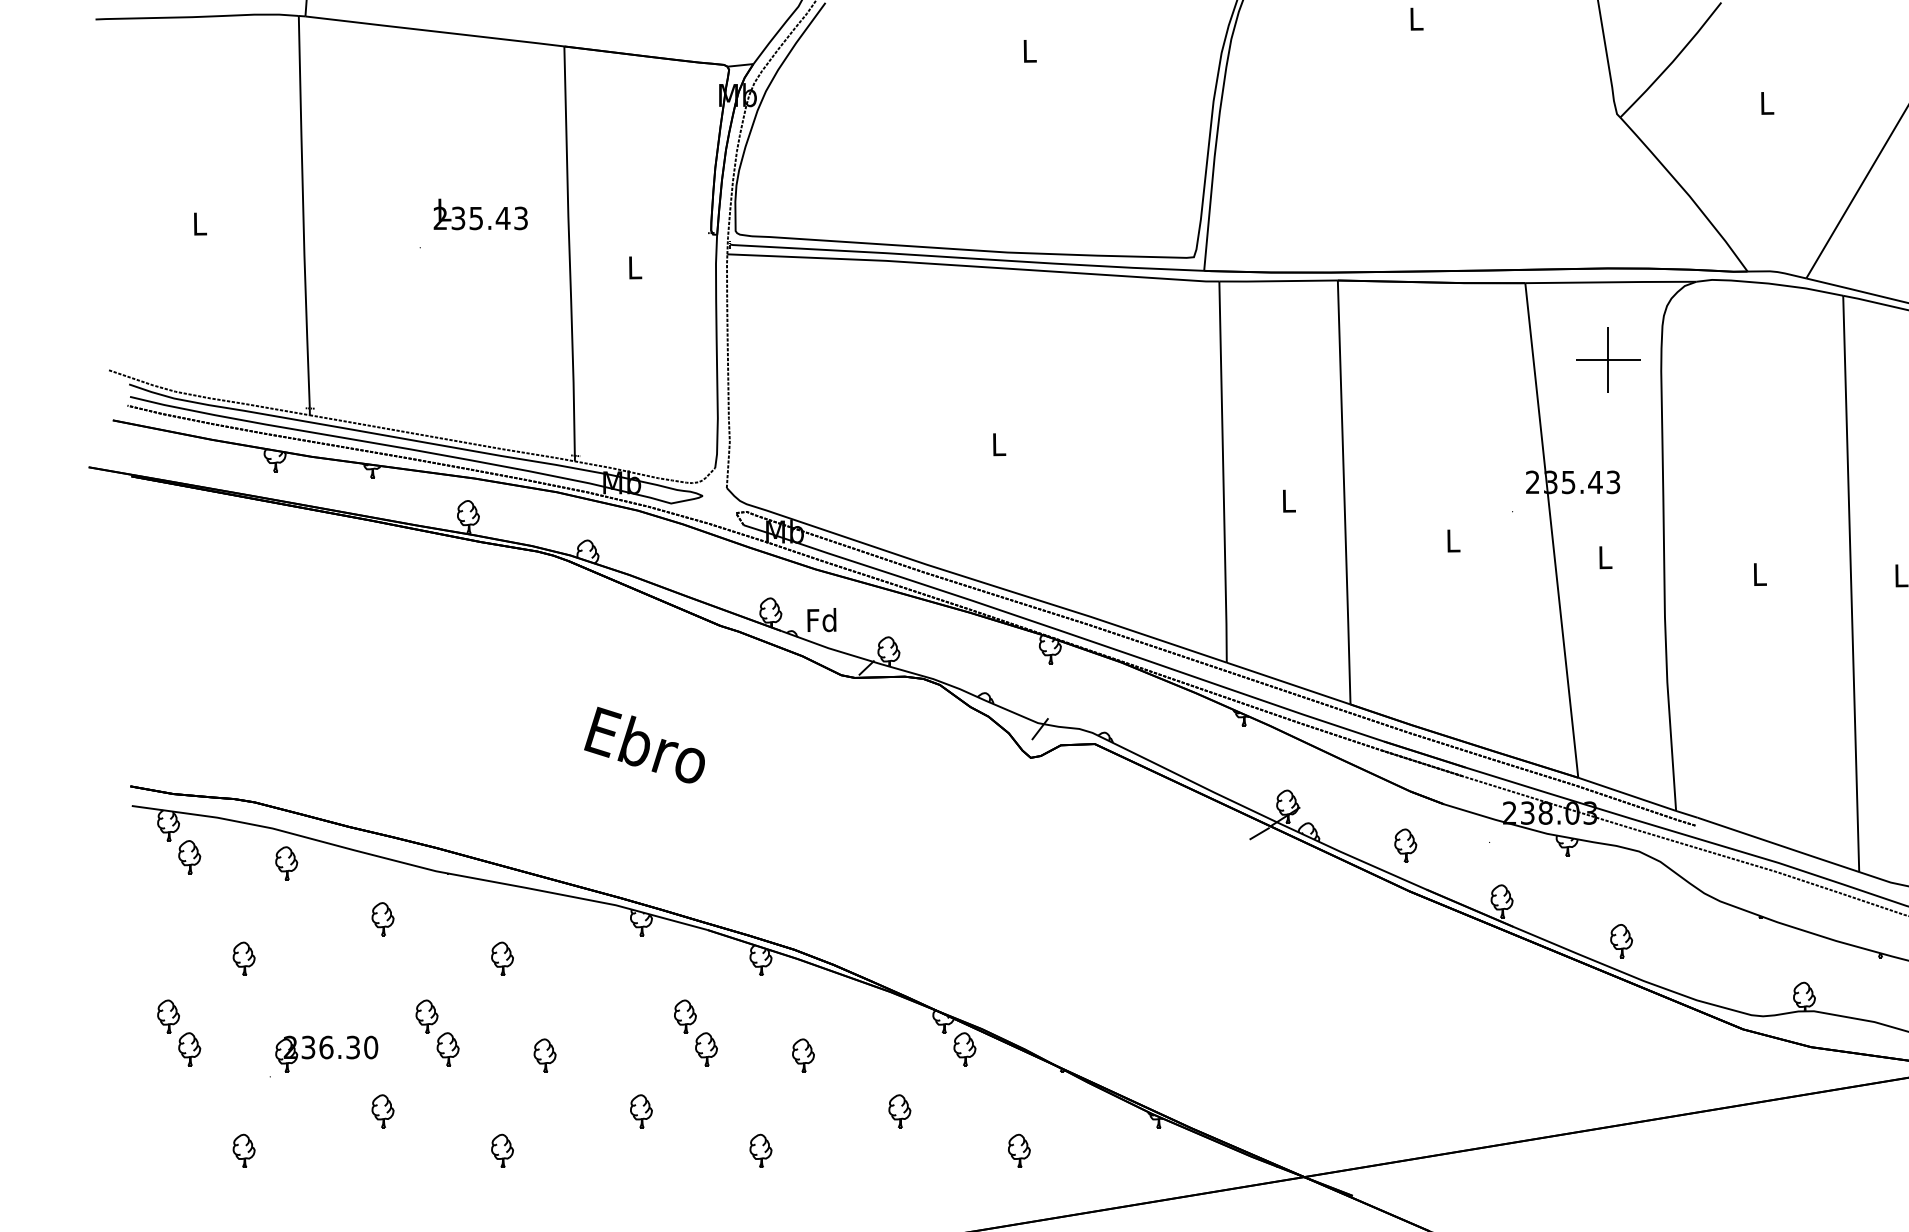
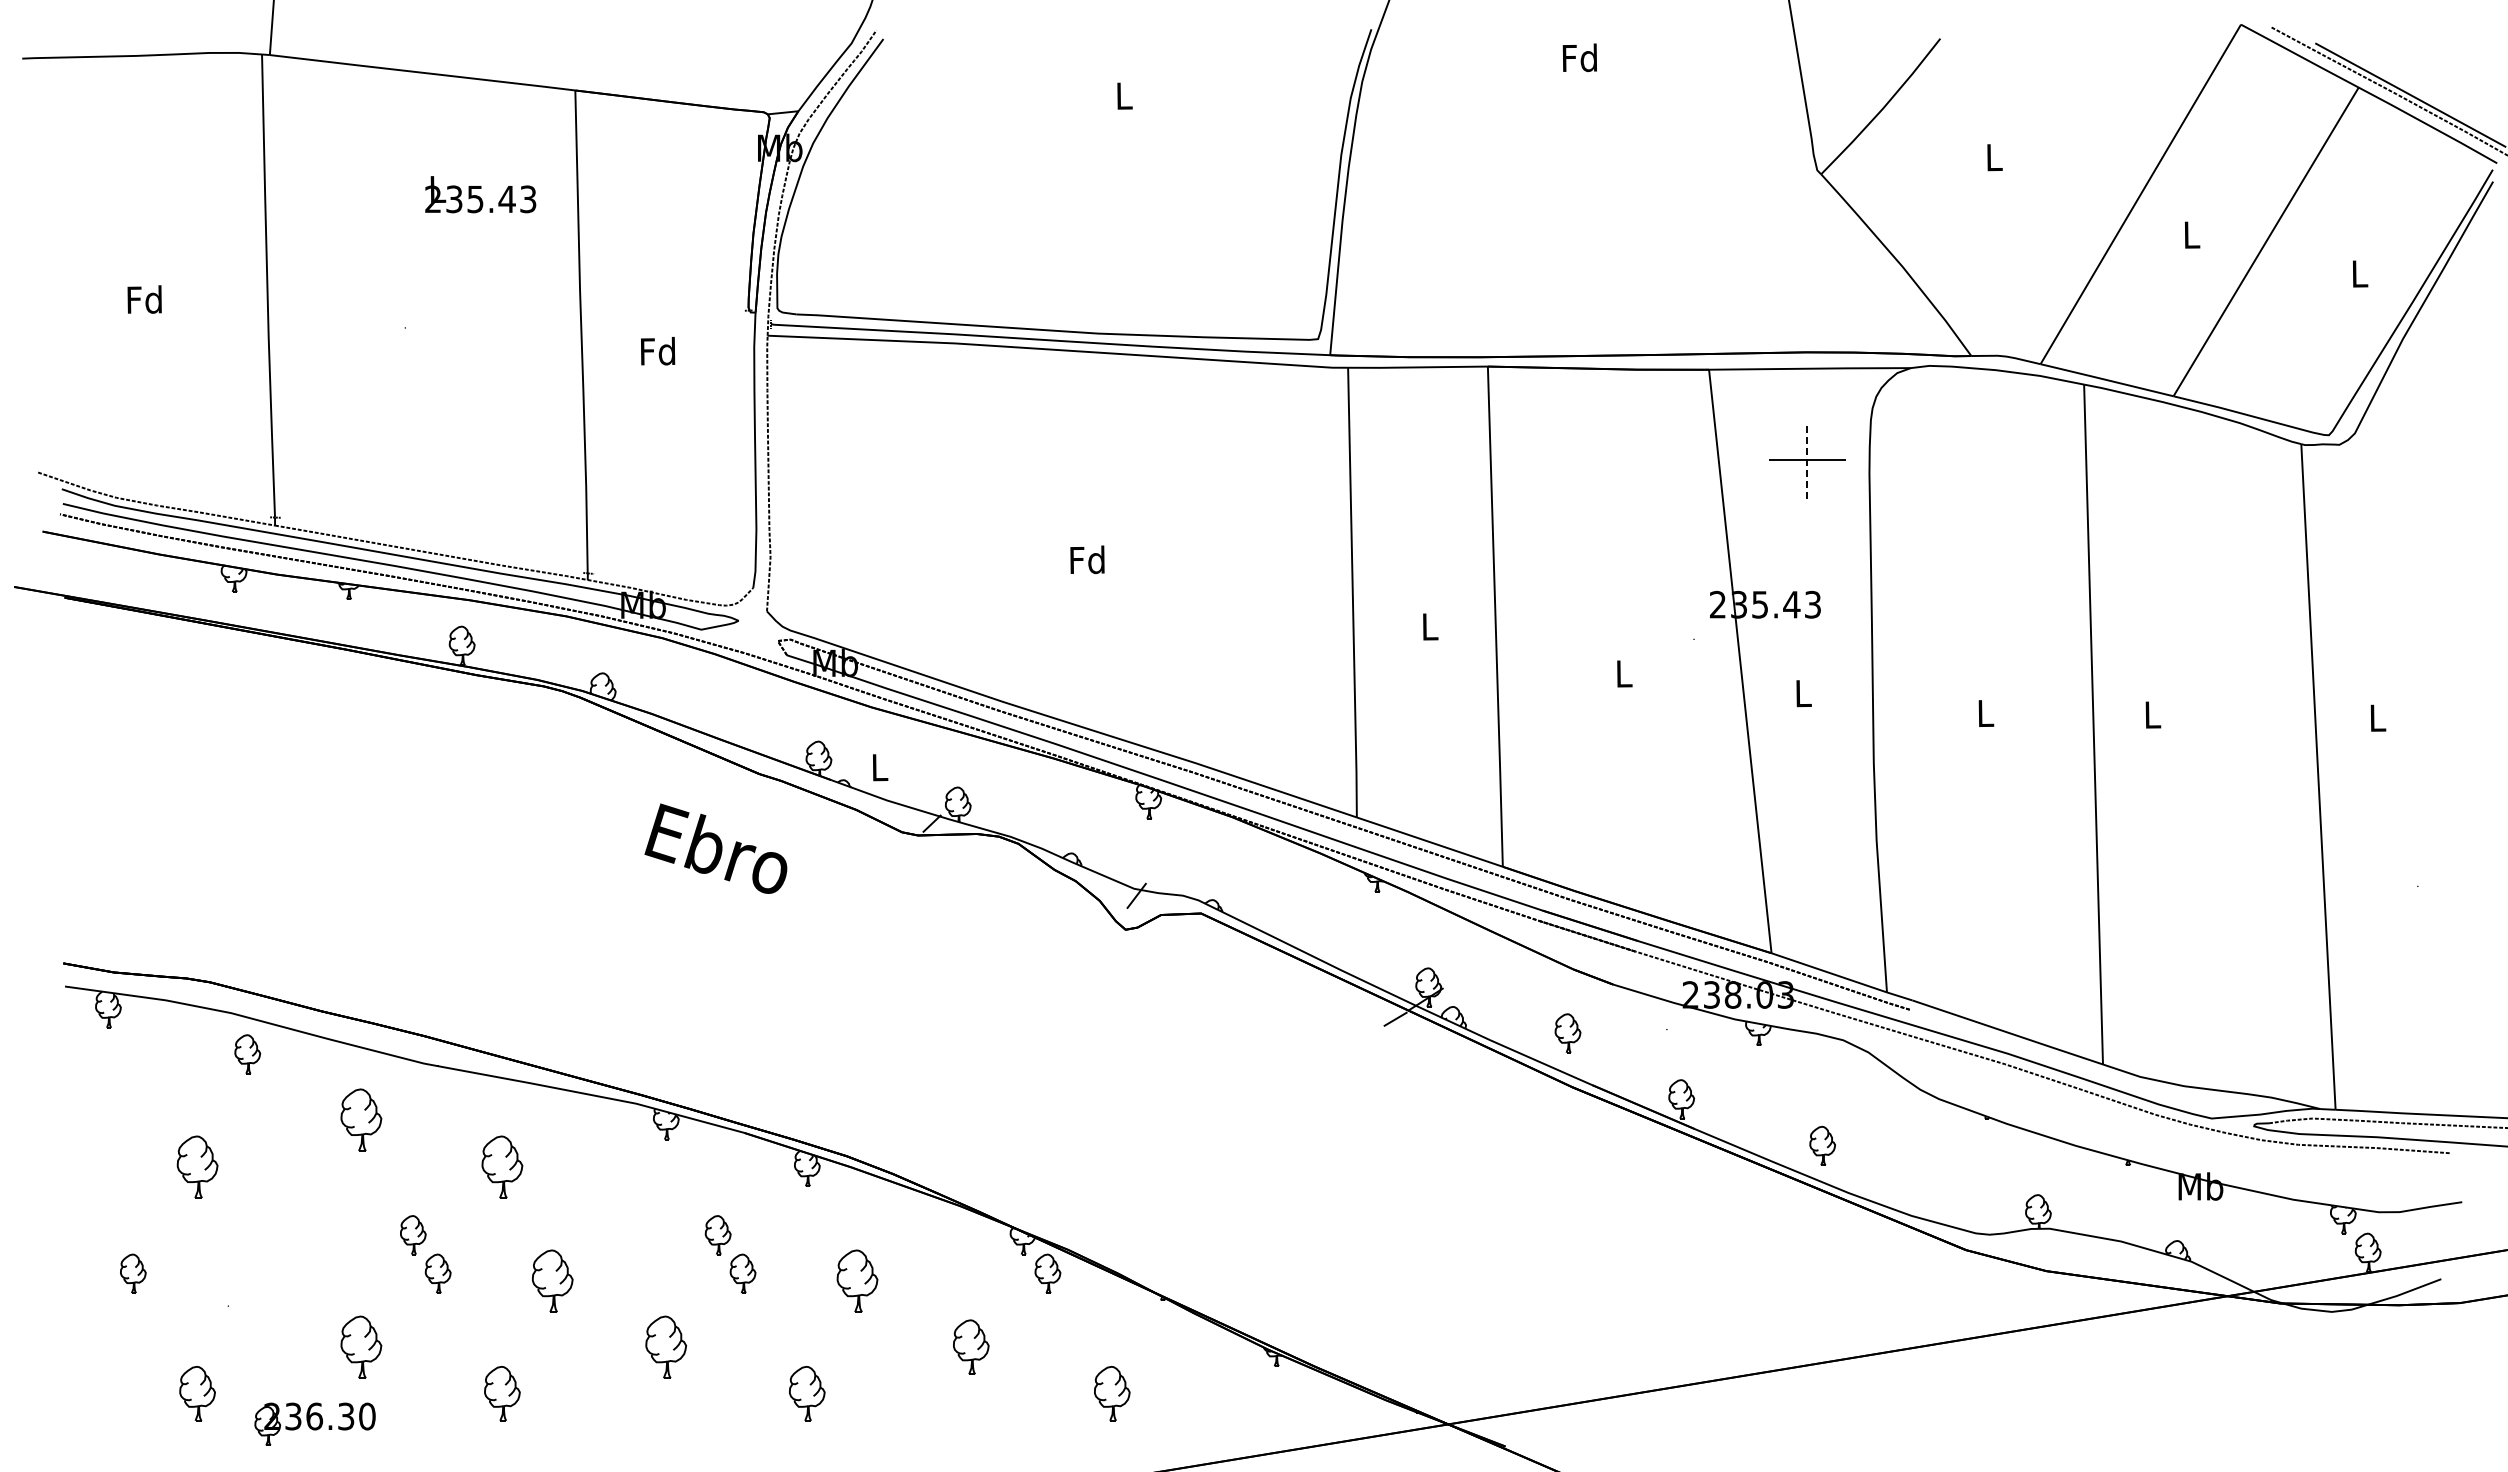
text: (1415, 18) -> (1579, 57), L -> Fd
text: (480, 214) -> (480, 194), moved
text: (199, 223) -> (144, 299), L -> Fd
text: (634, 267) -> (658, 351), L -> Fd
line: (1608, 359) -> (1807, 459), solid -> dashed
text: (998, 444) -> (1087, 559), L -> Fd
text: (822, 619) -> (879, 766), Fd -> L
text: (644, 744) -> (715, 848), moved
part: (189, 856) -> (133, 1046), removed
part: (383, 919) -> (361, 1120), size x1.6
part: (244, 958) -> (197, 1166), size x1.6
part: (502, 958) -> (502, 1166), size x1.6
part: (168, 1016) -> (108, 1235), removed
part: (326, 1053) -> (314, 1423), moved
part: (545, 1055) -> (552, 1280), size x1.6
part: (803, 1055) -> (857, 1280), size x1.6
part: (383, 1111) -> (361, 1346), size x1.6
part: (641, 1111) -> (666, 1346), size x1.6
part: (899, 1111) -> (970, 1346), size x1.4
part: (244, 1150) -> (197, 1393), size x1.4
part: (502, 1150) -> (502, 1393), size x1.4
part: (761, 1150) -> (807, 1393), size x1.4
part: (1018, 1150) -> (1111, 1393), size x1.4

